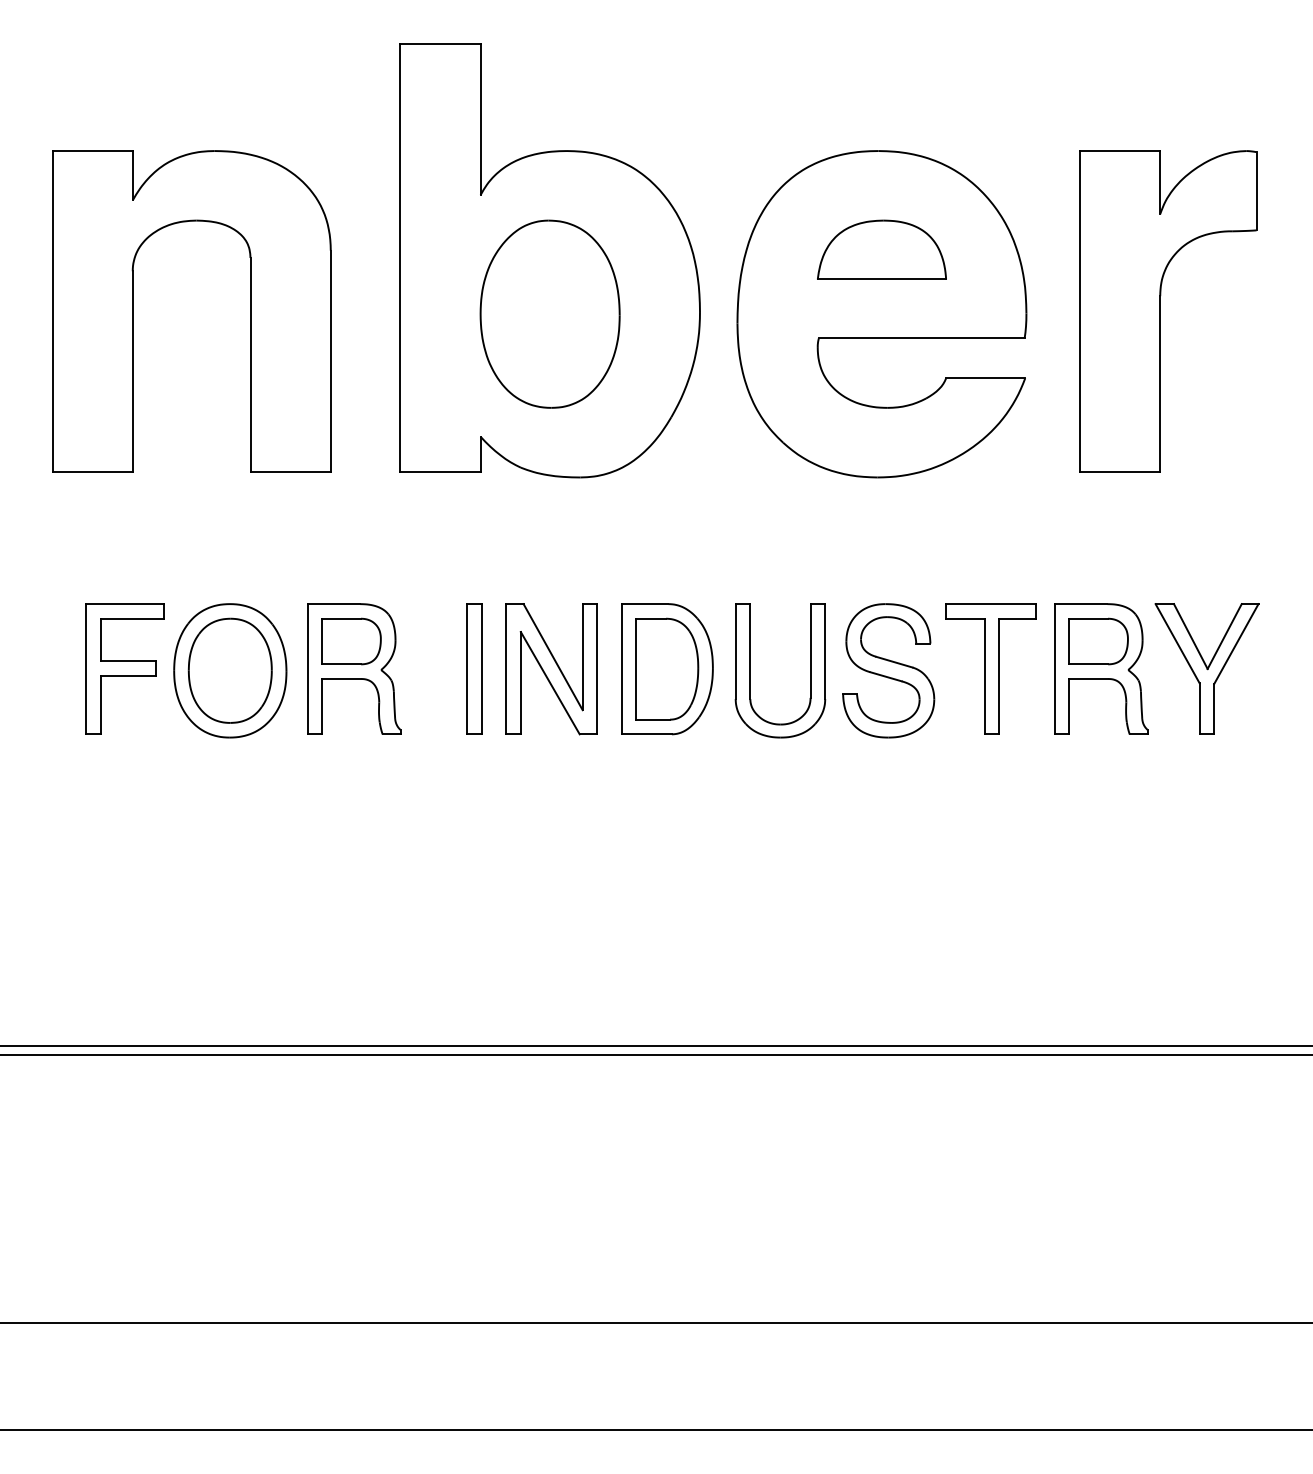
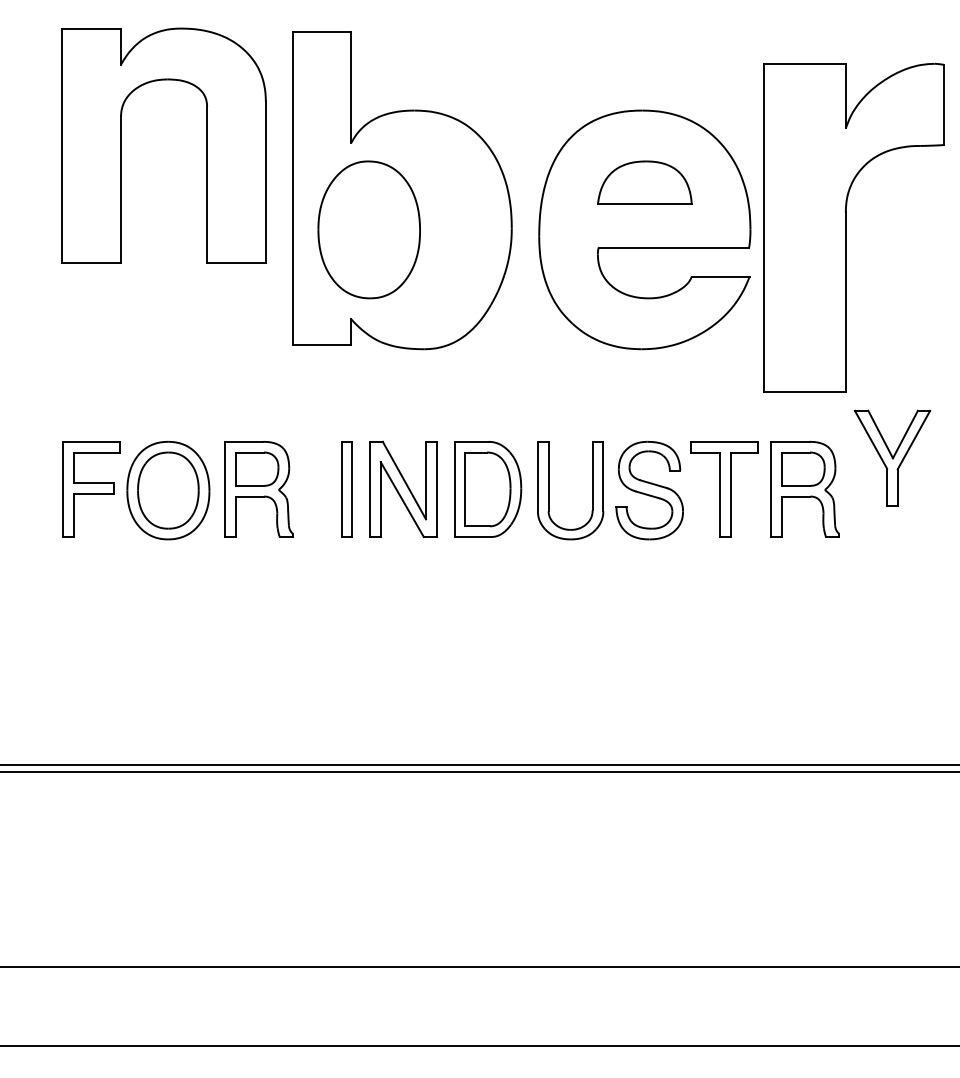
part: (133, 310) -> (121, 145), moved
part: (1168, 310) -> (854, 227), size x1.4
part: (549, 313) -> (368, 229), moved
part: (1206, 667) -> (892, 457), moved

